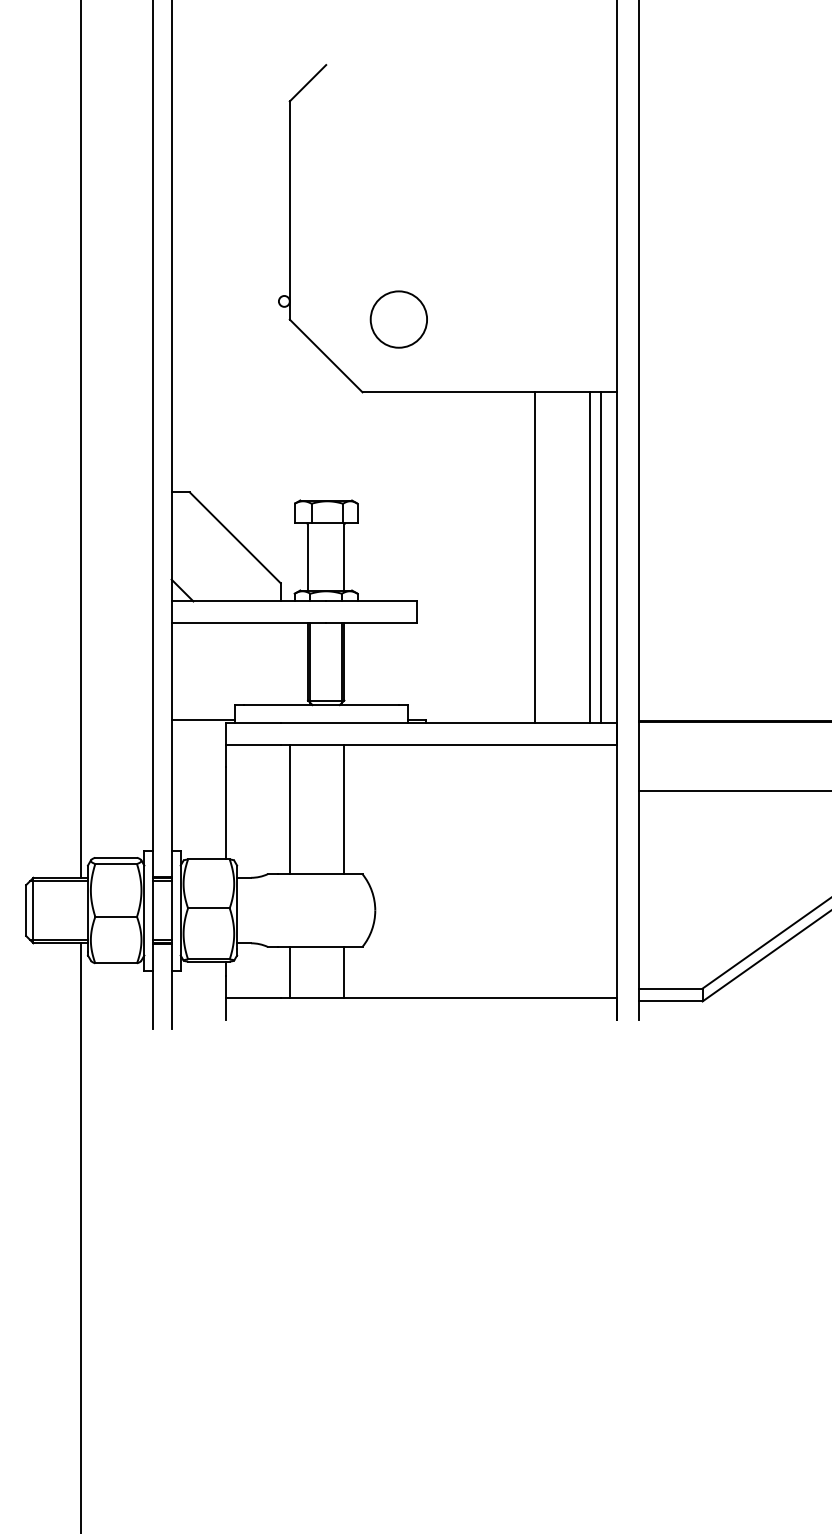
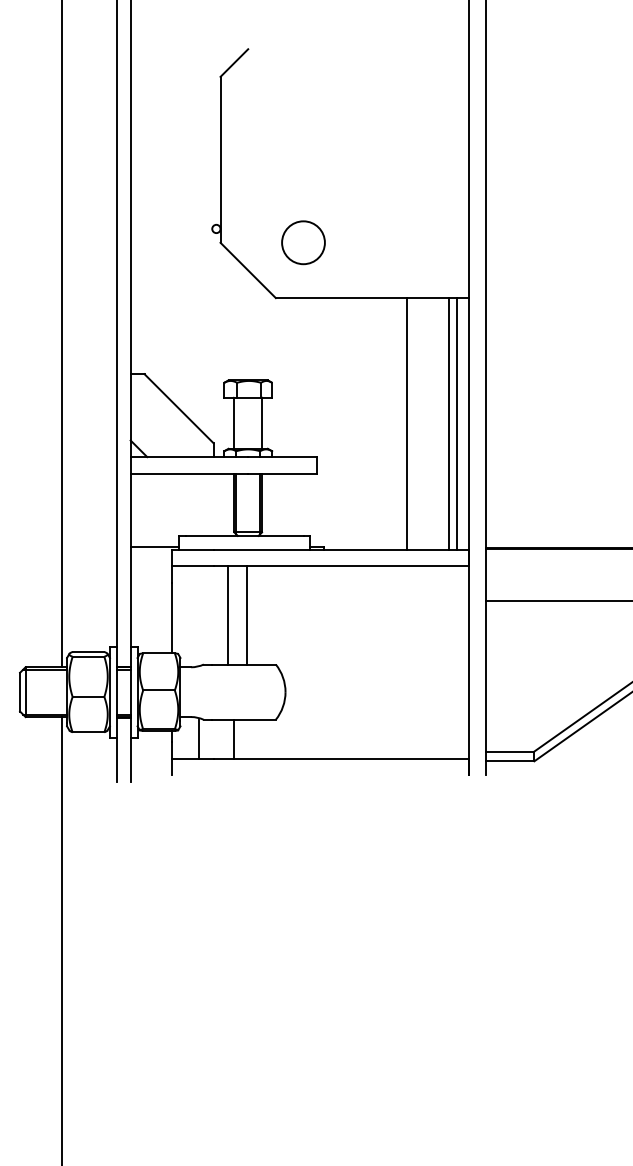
line: (289, 809) -> (246, 615), moved
line: (344, 809) -> (227, 615), moved
line: (289, 971) -> (199, 738), moved
line: (344, 971) -> (233, 738), moved

